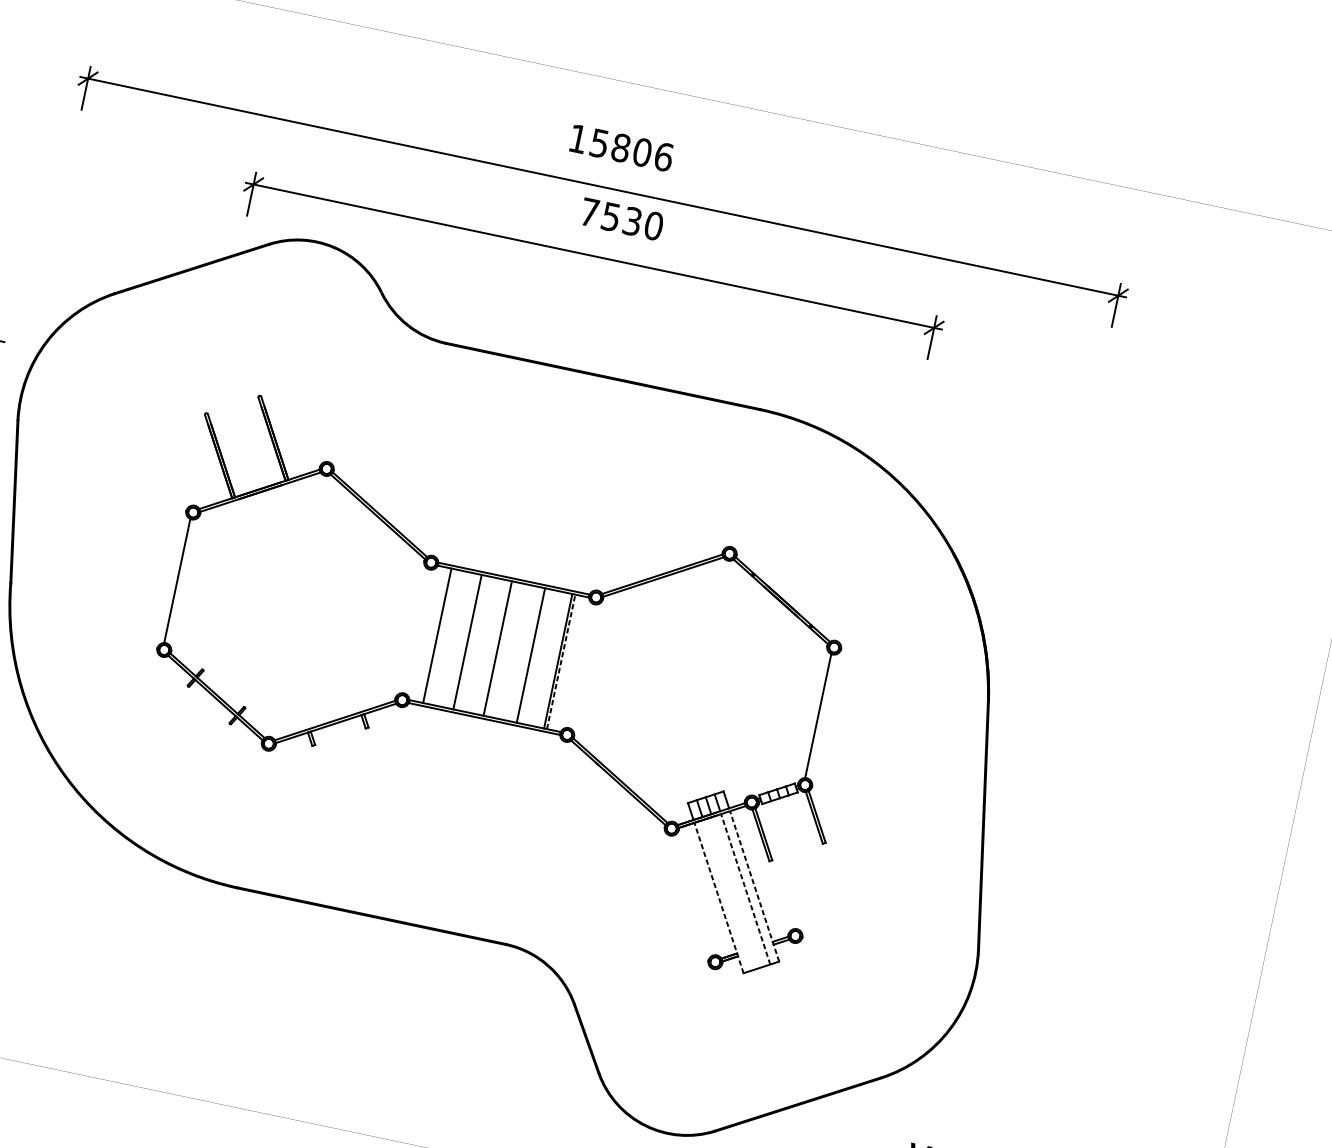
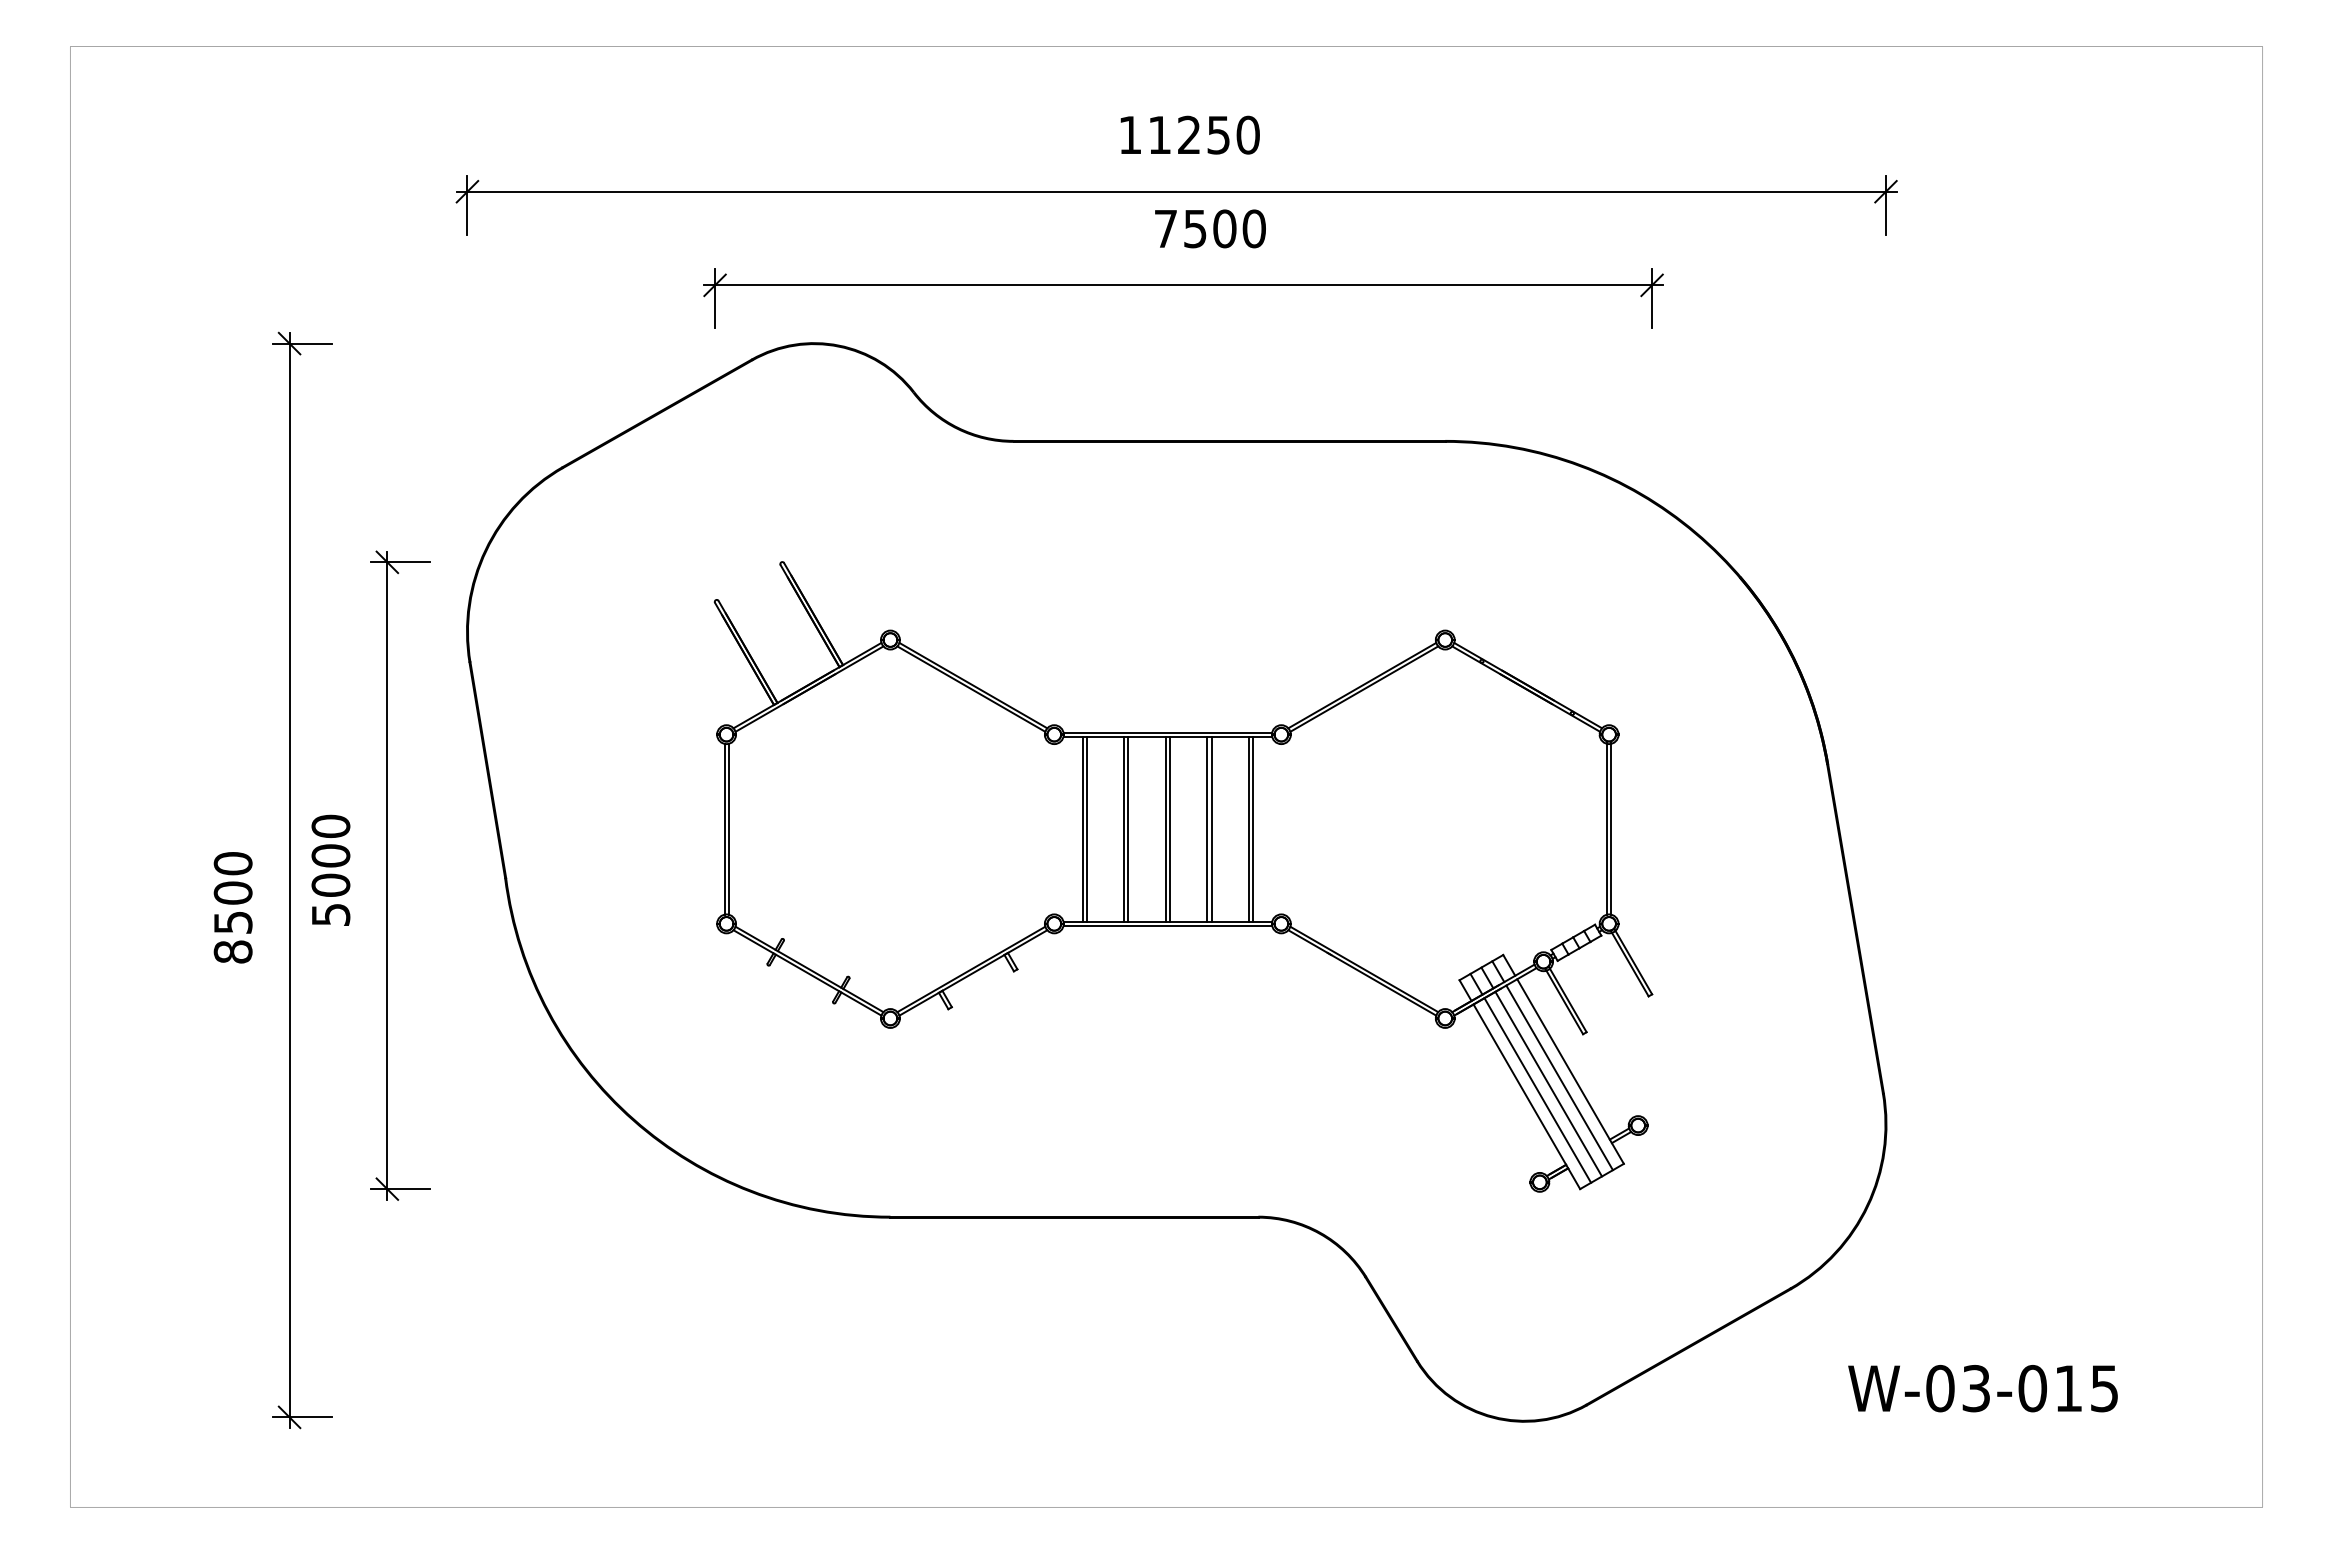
text: (632, 149) -> (1204, 134), 15806 -> 11250
text: (632, 221) -> (1224, 228), 7530 -> 7500
line: (180, 581) -> (728, 828), added
line: (440, 635) -> (1086, 828), added
line: (470, 642) -> (1128, 828), added
line: (500, 648) -> (1169, 828), added
line: (528, 654) -> (1207, 828), added
line: (561, 662) -> (1253, 829), dashed -> solid
line: (821, 715) -> (1611, 827), added
line: (754, 886) -> (1570, 1071), dashed -> solid
line: (745, 889) -> (1559, 1077), dashed -> solid
line: (736, 891) -> (1548, 1083), added
line: (727, 895) -> (1537, 1090), added
line: (718, 897) -> (1526, 1096), dashed -> solid

